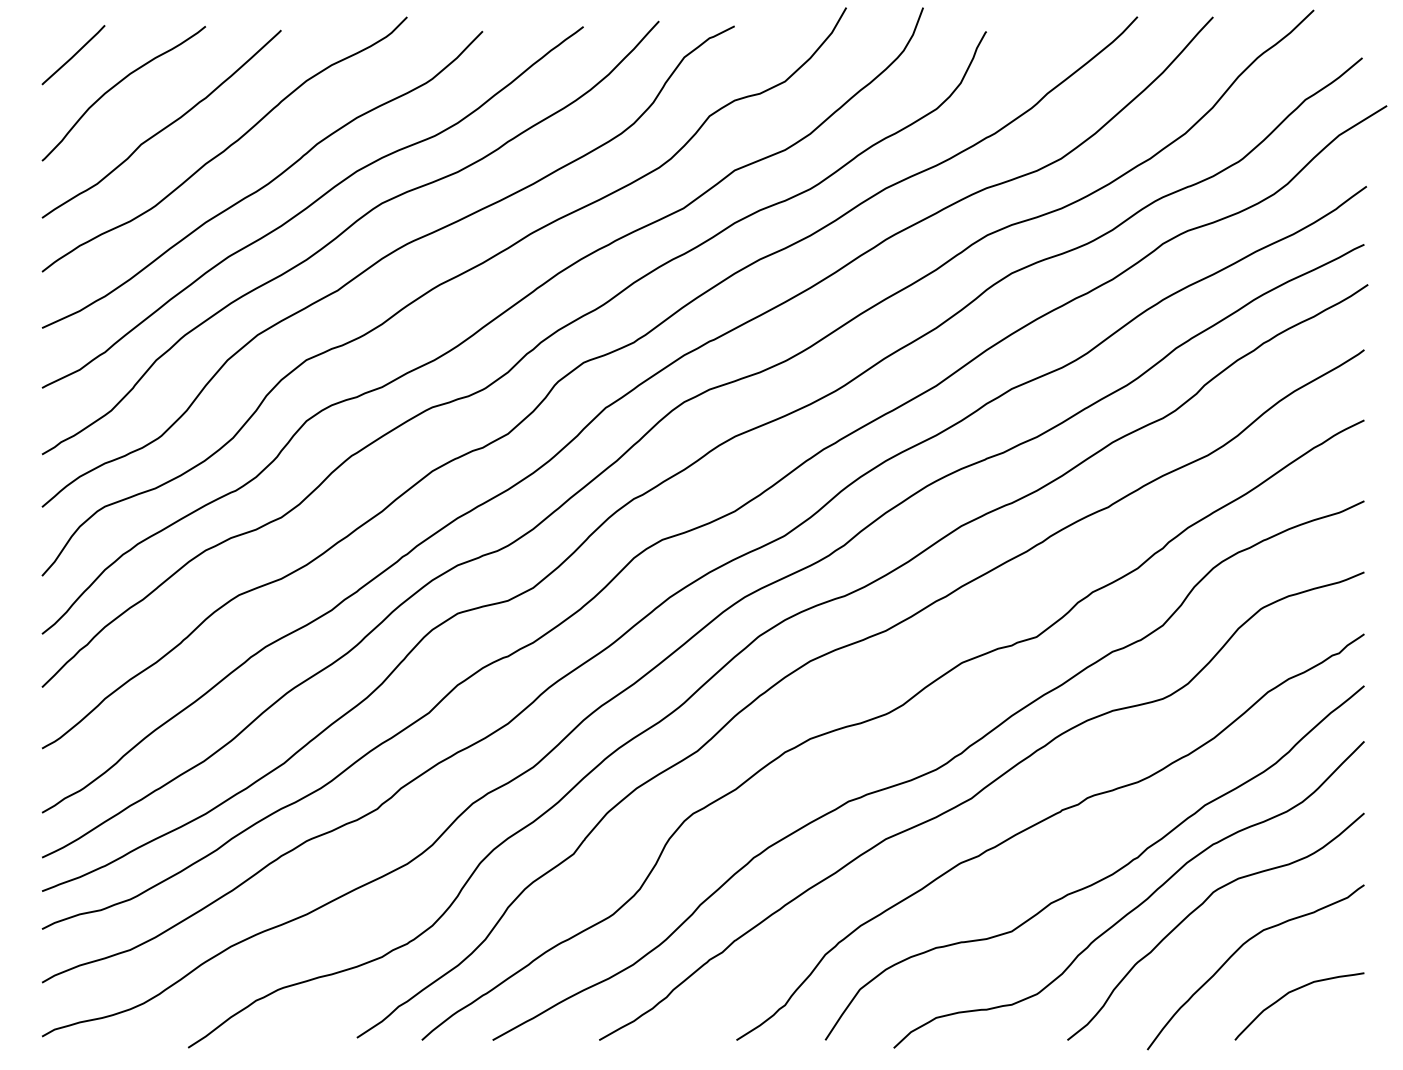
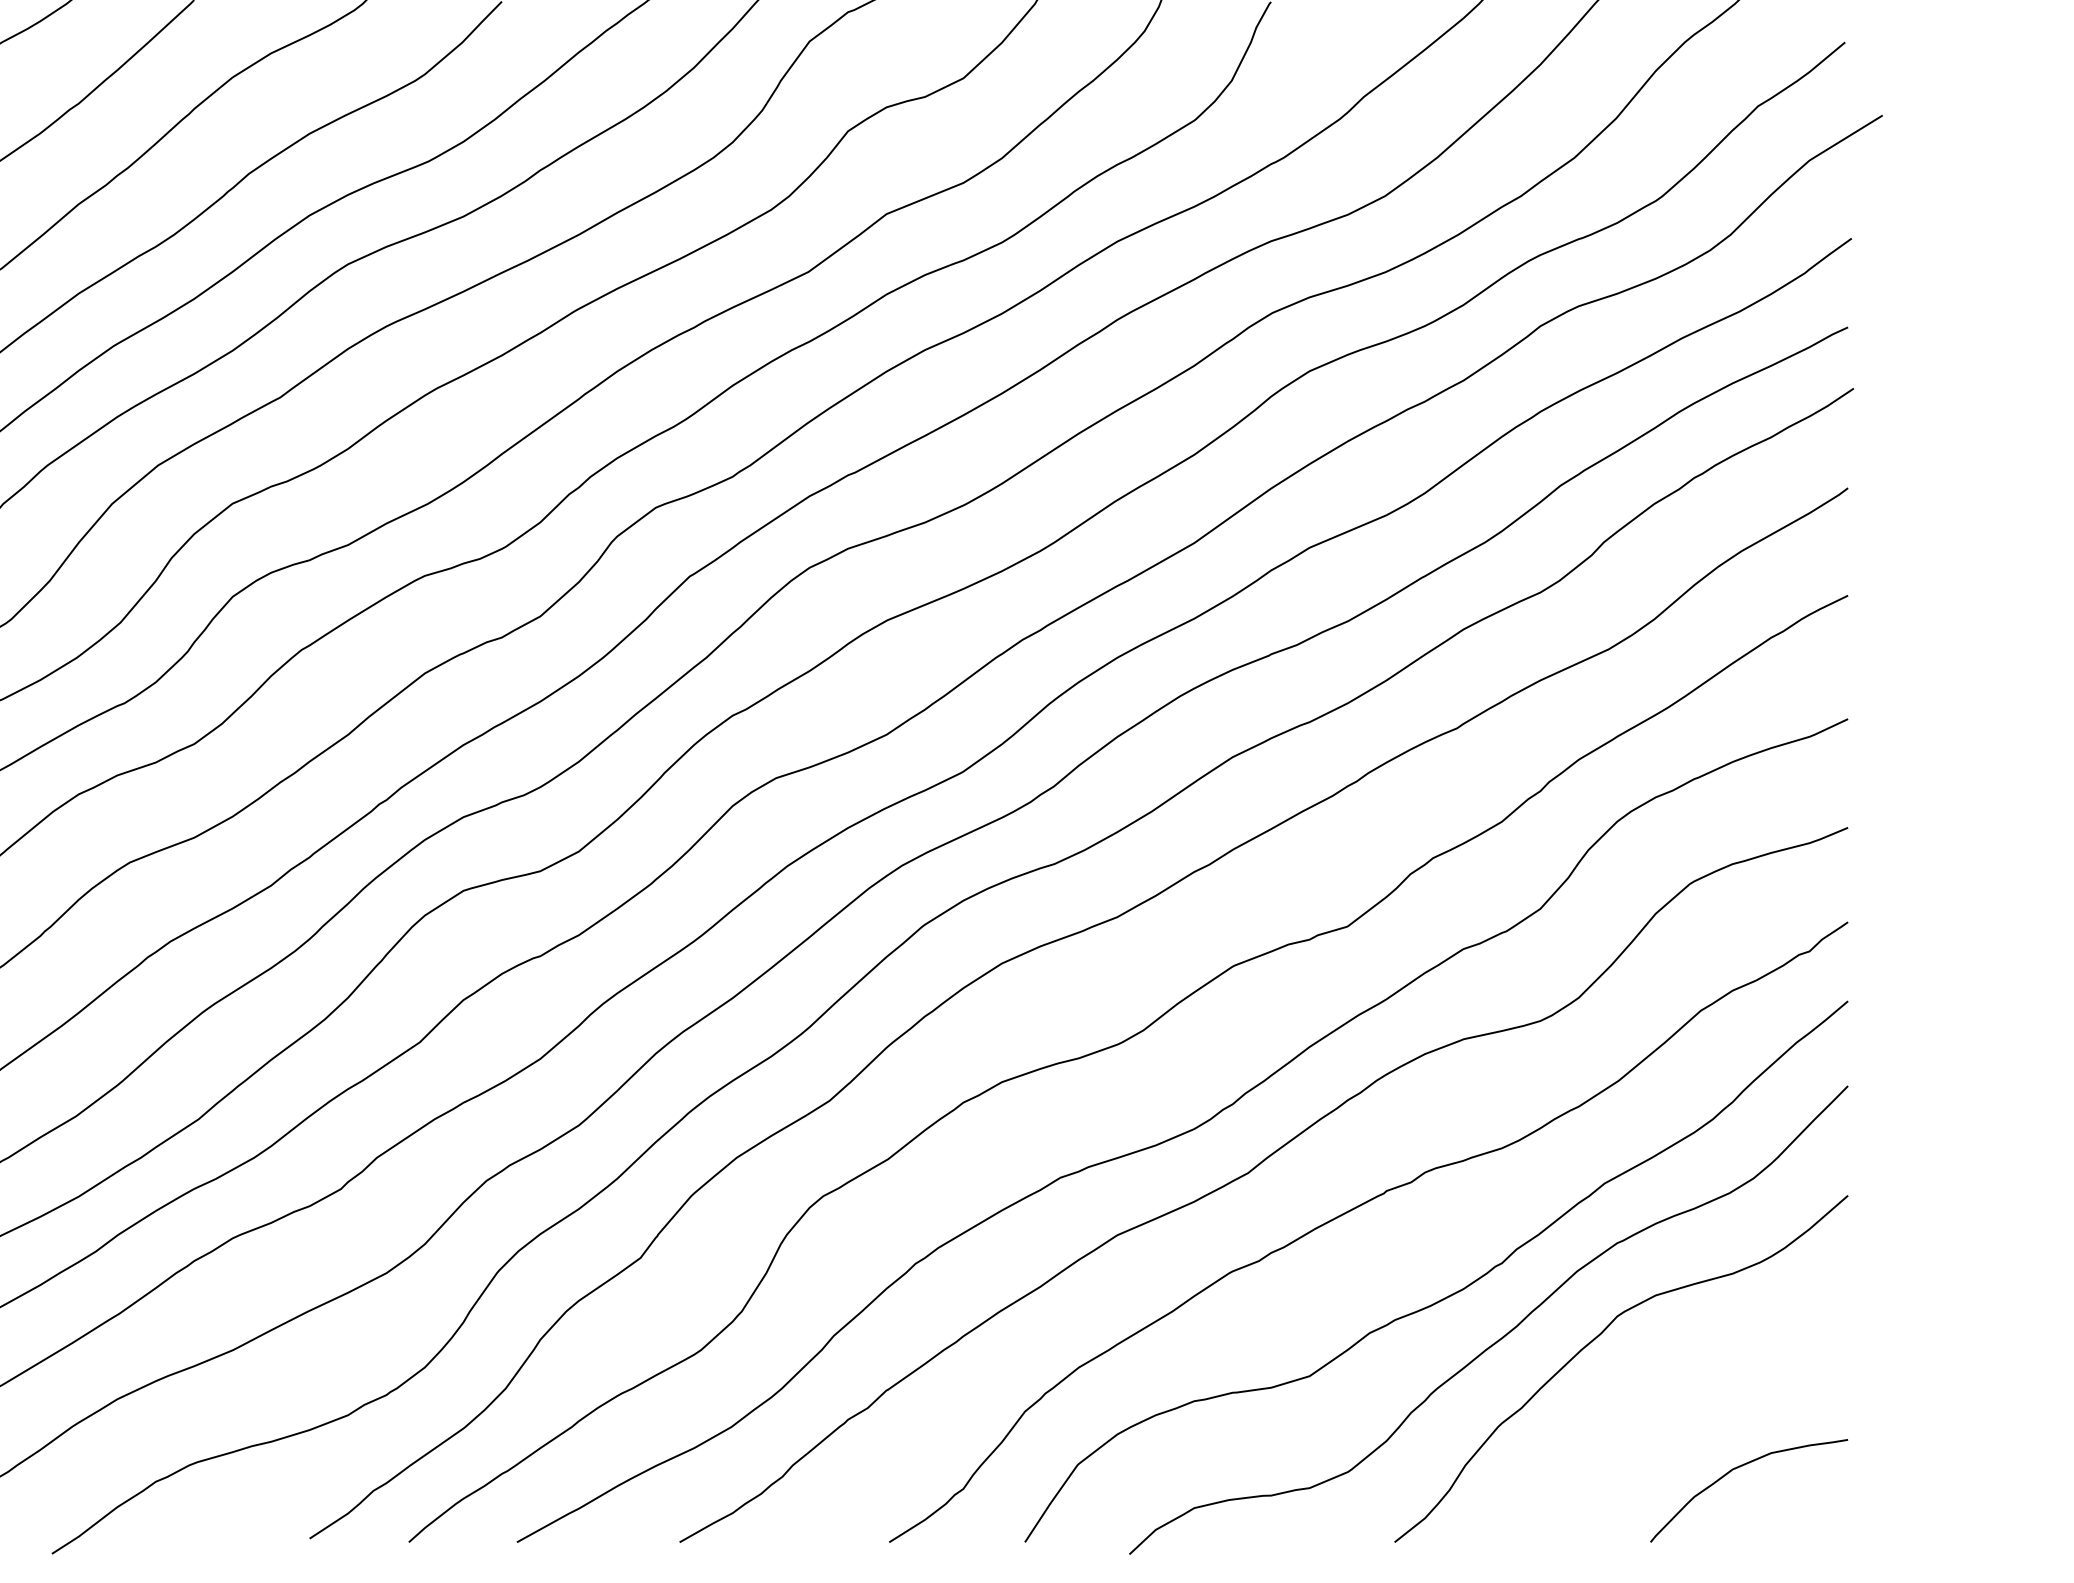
curve: (1238, 950) -> (1655, 1405), removed

